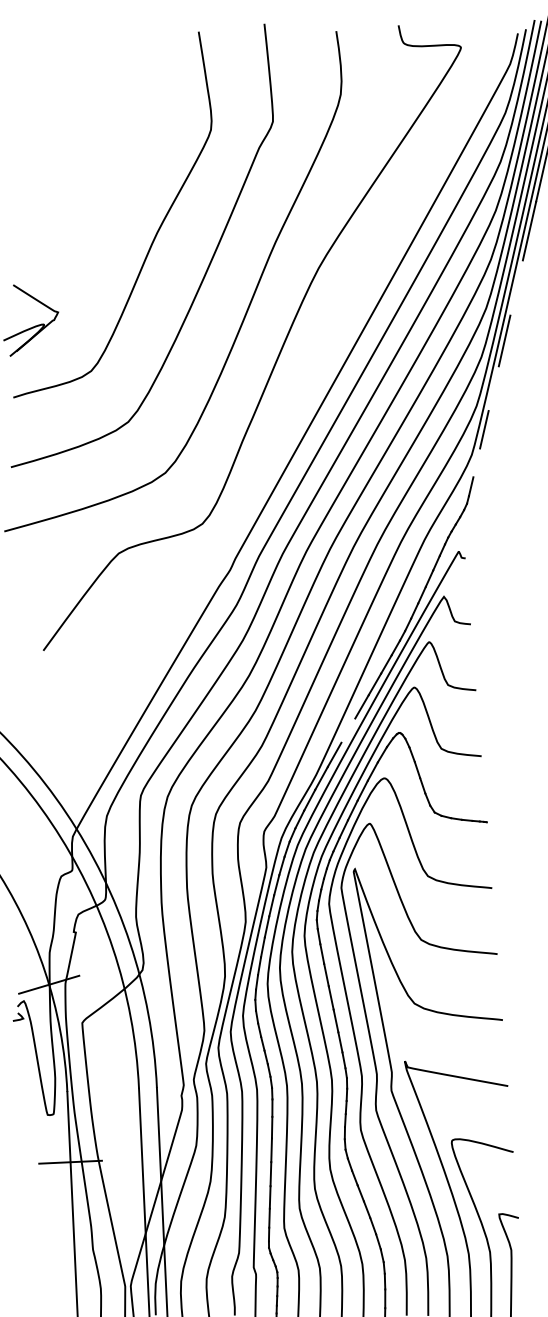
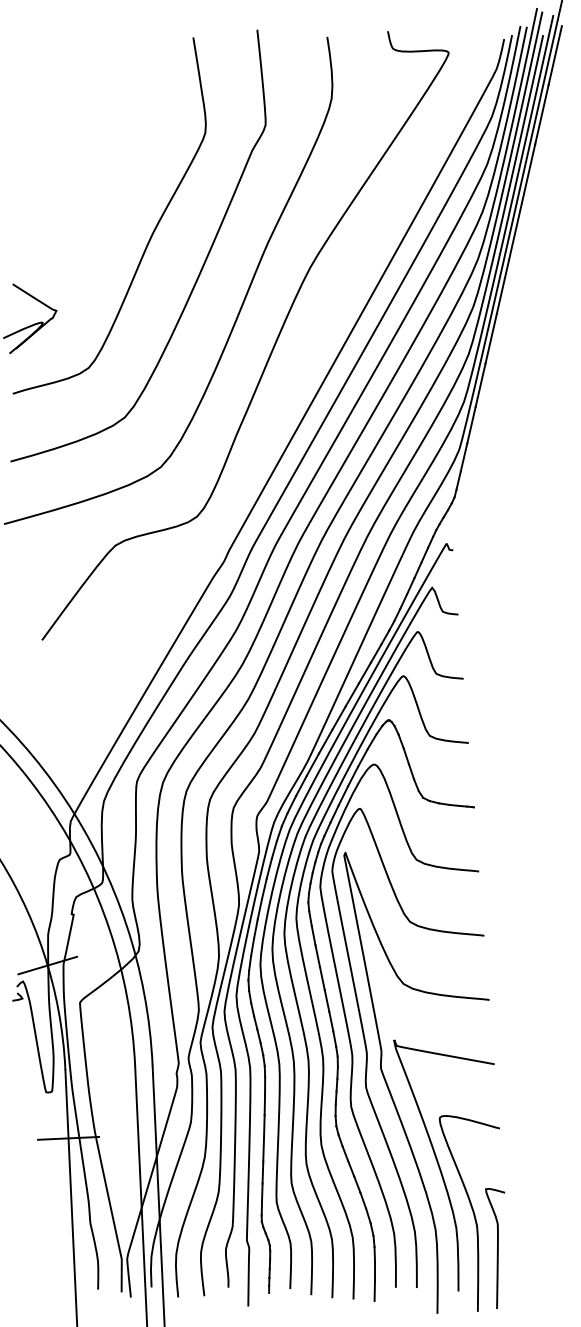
line: (516, 287) -> (502, 286), added
line: (493, 388) -> (480, 384), added
line: (476, 463) -> (463, 457), added
line: (347, 730) -> (338, 717), added

